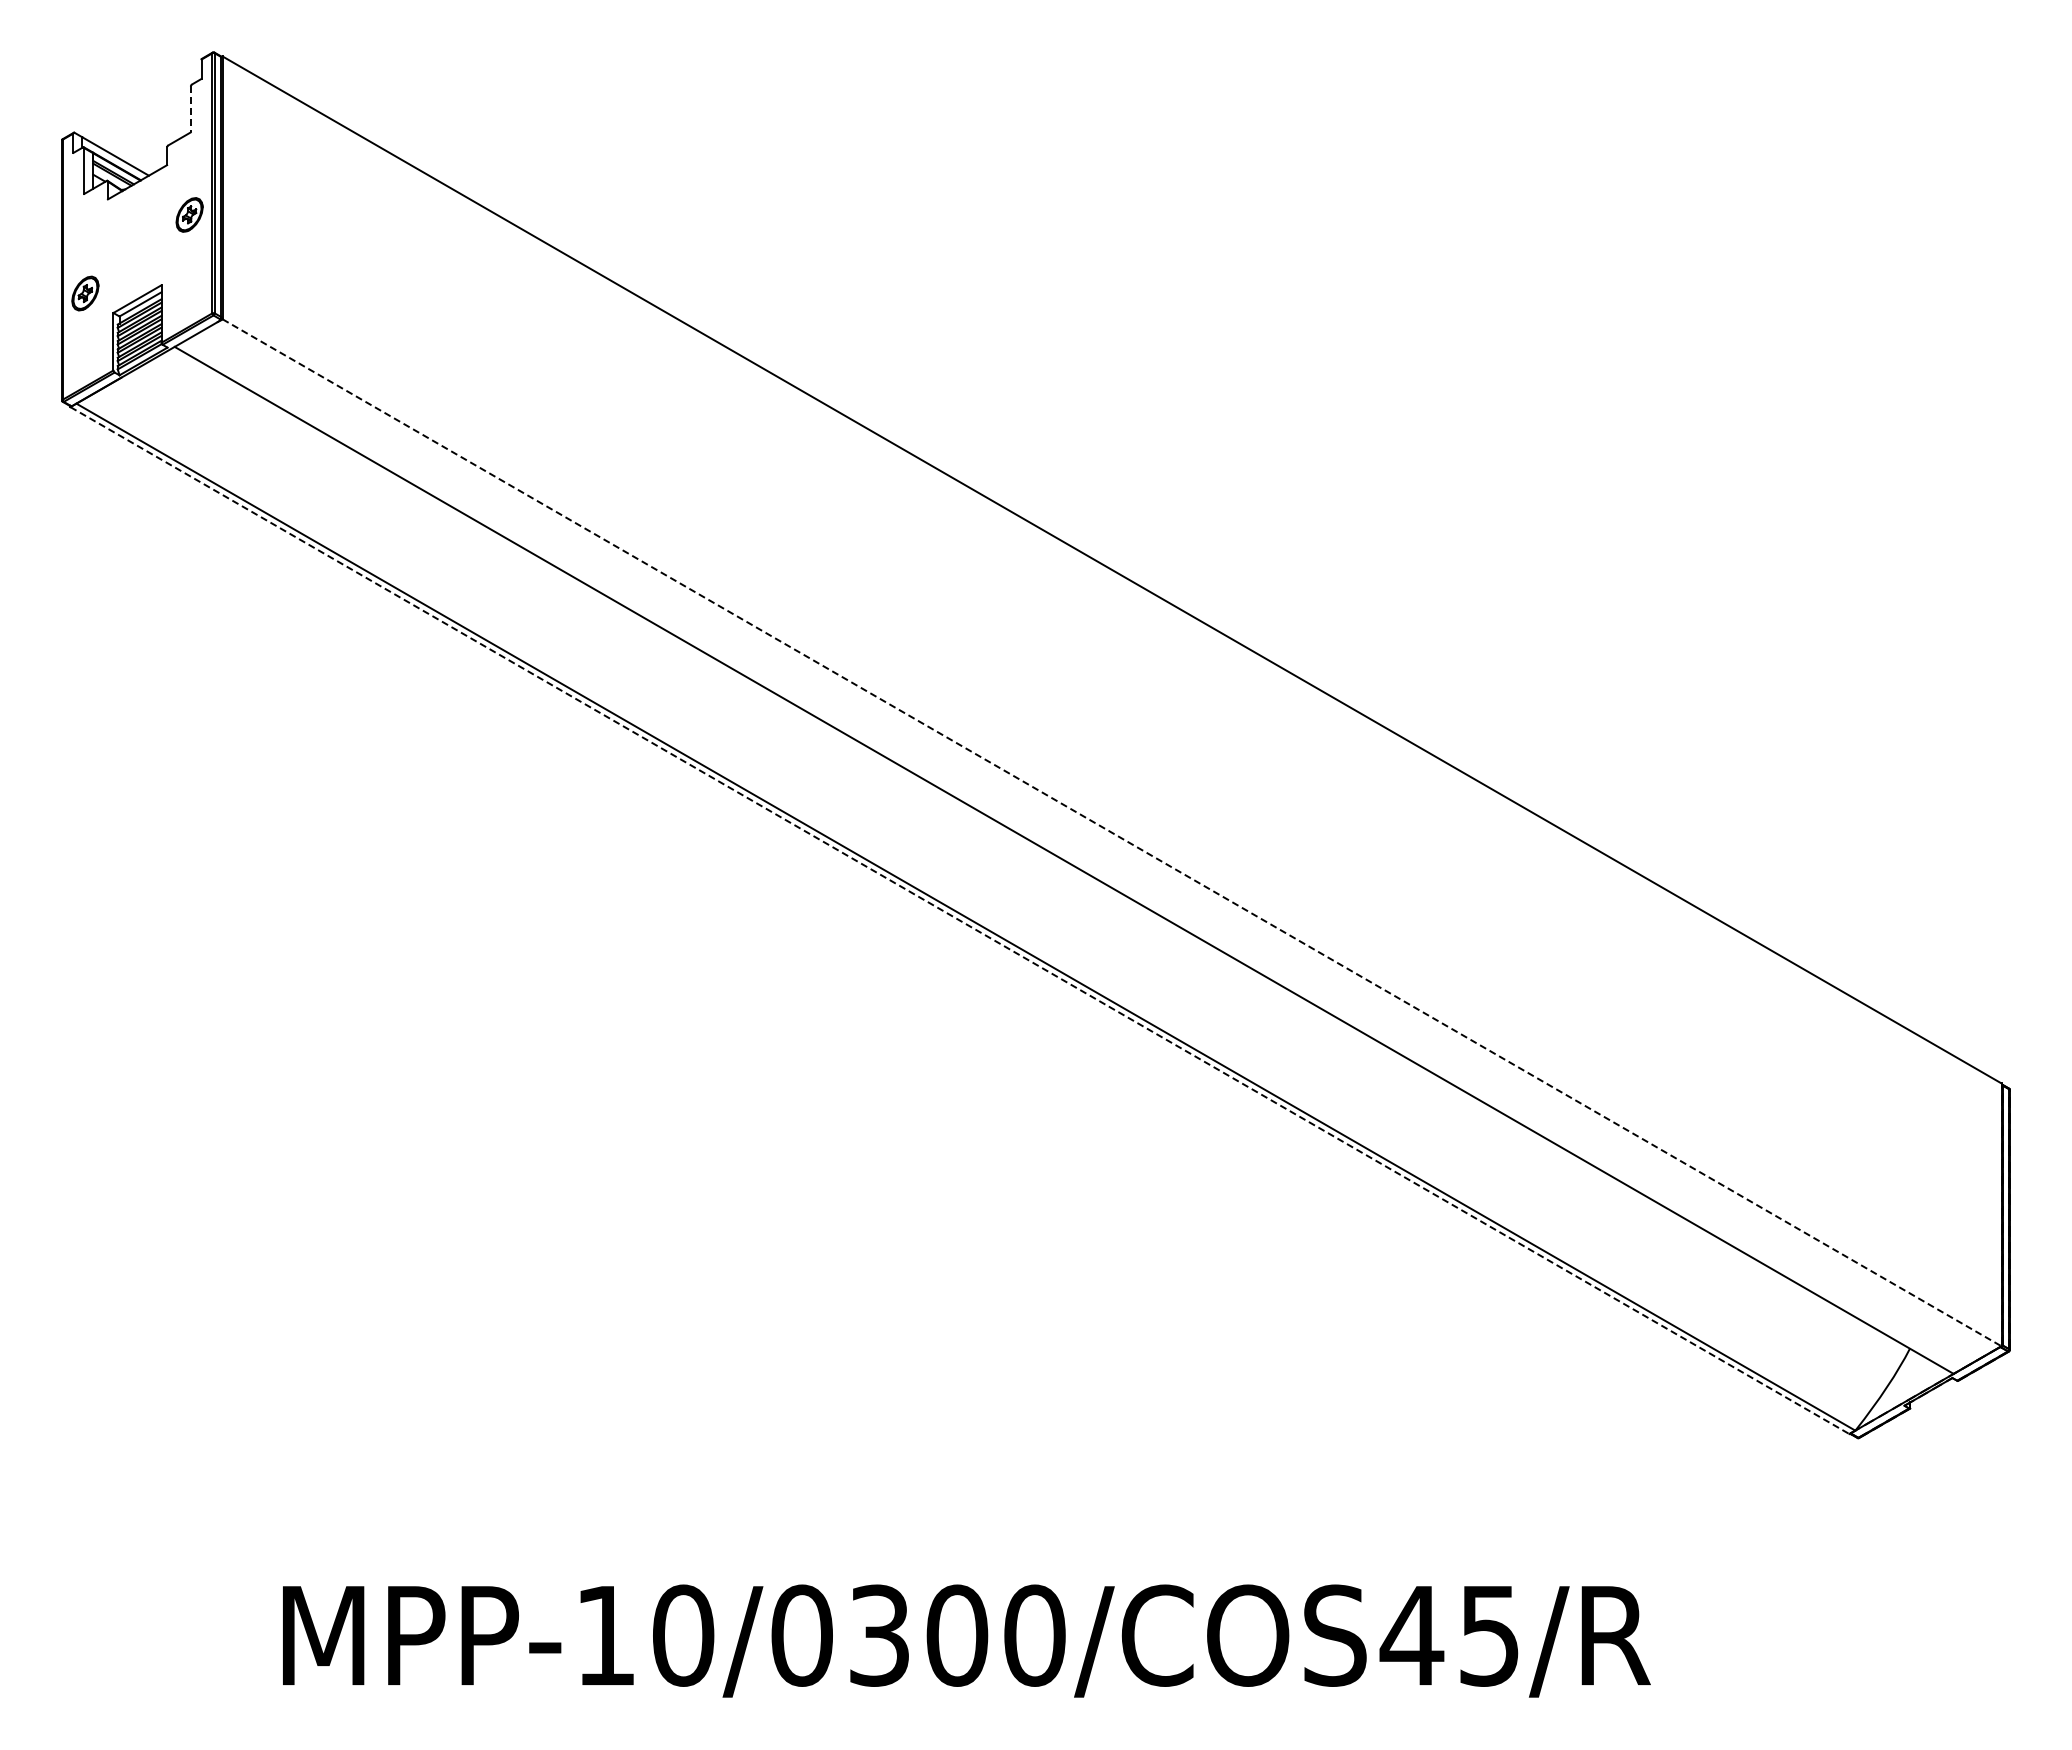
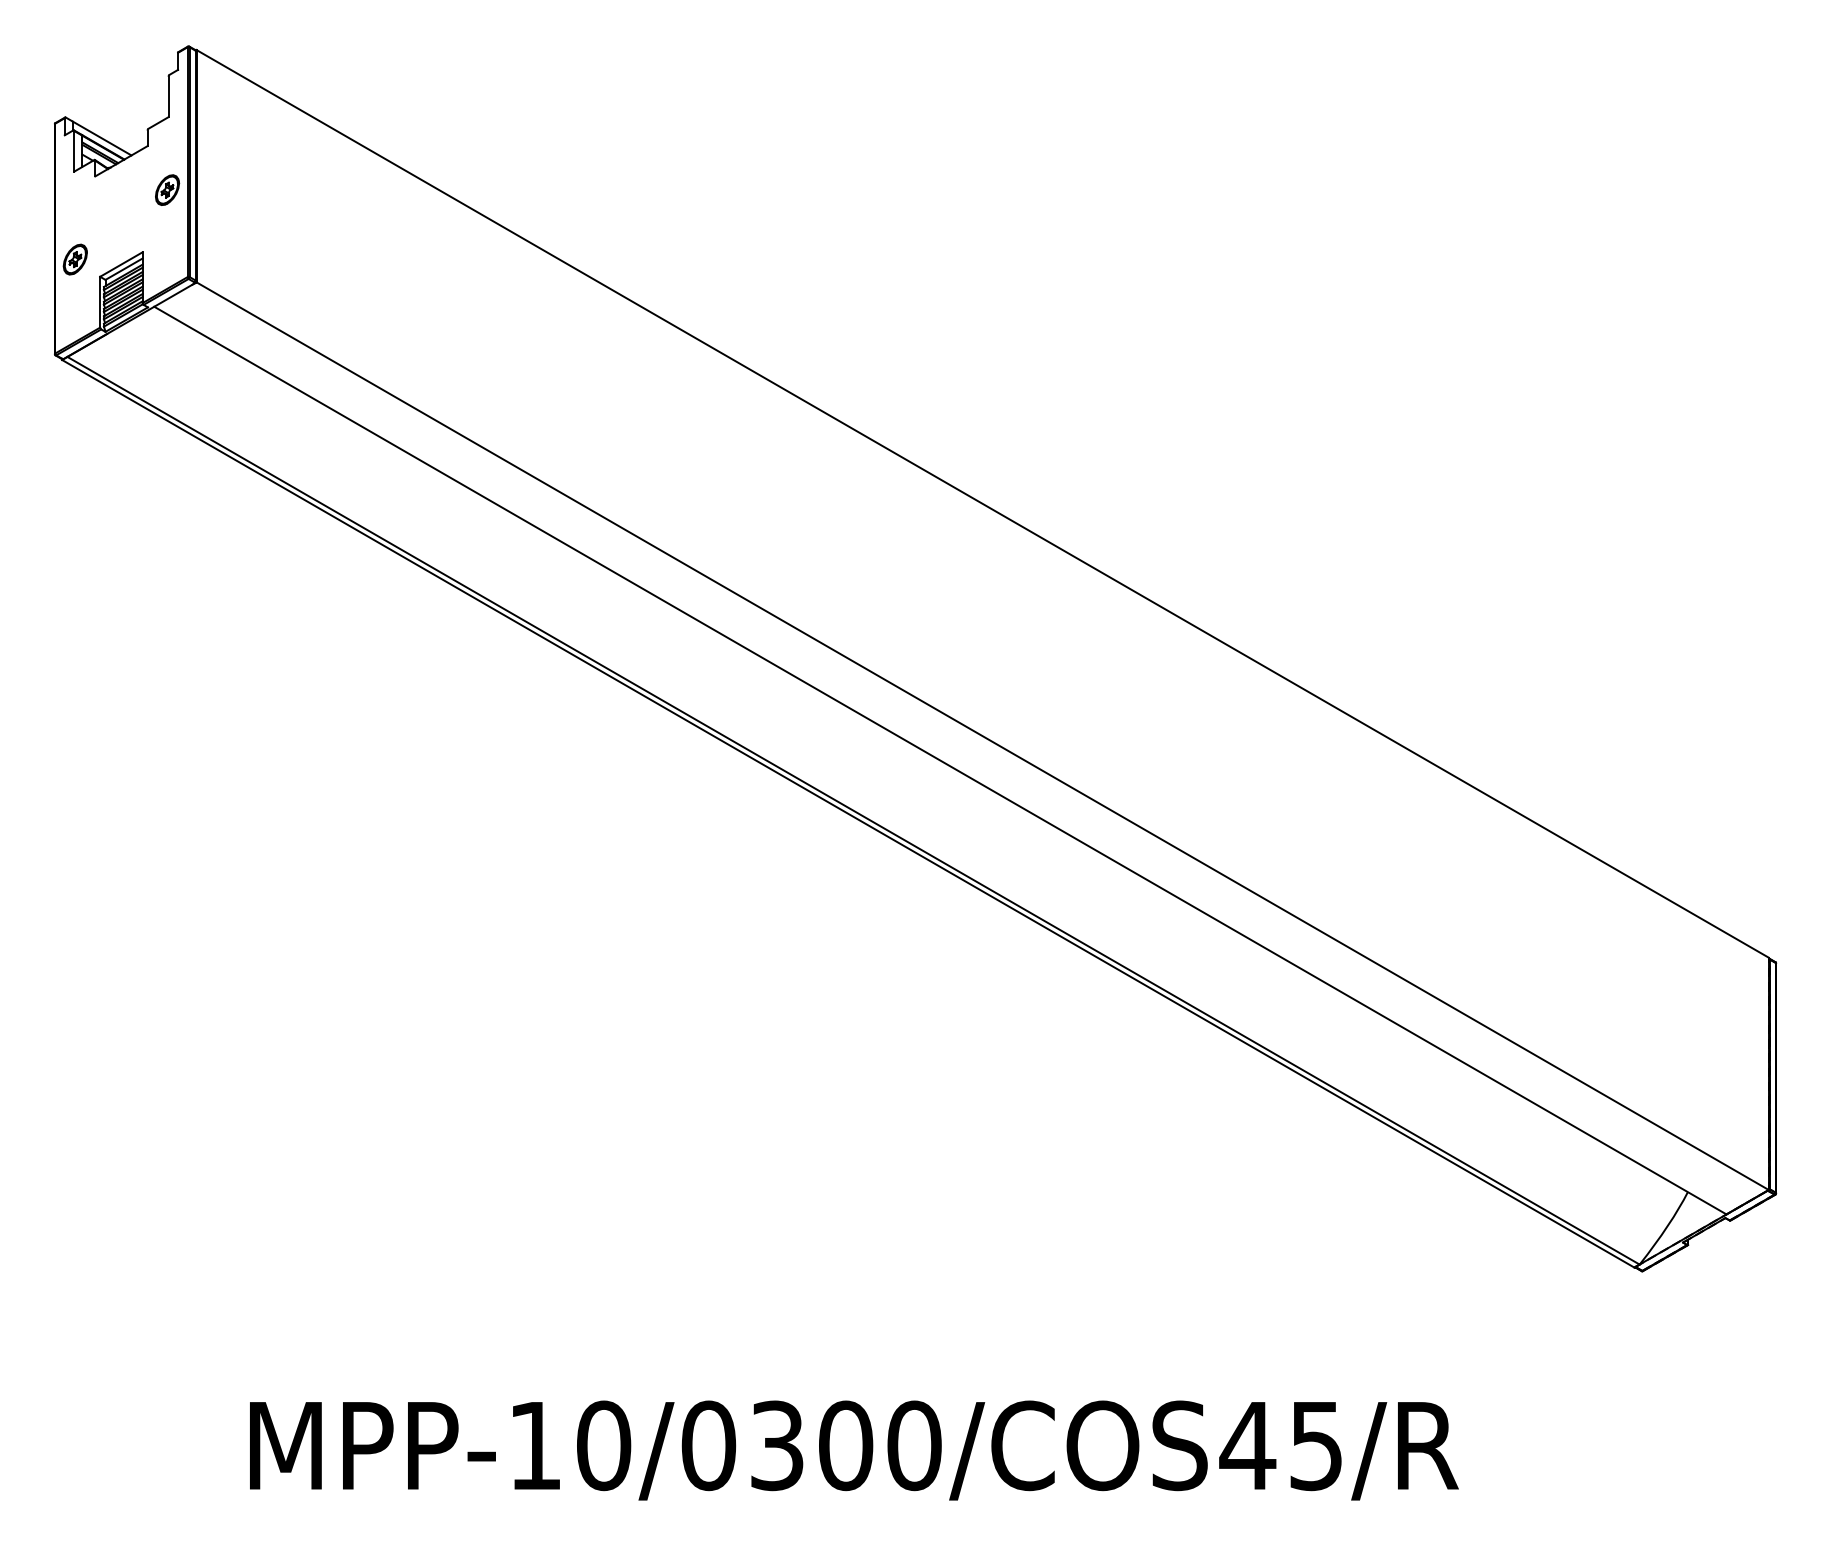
line: (190, 109) -> (168, 96), dashed -> solid
line: (1112, 833) -> (983, 736), dashed -> solid
line: (960, 920) -> (848, 813), dashed -> solid

